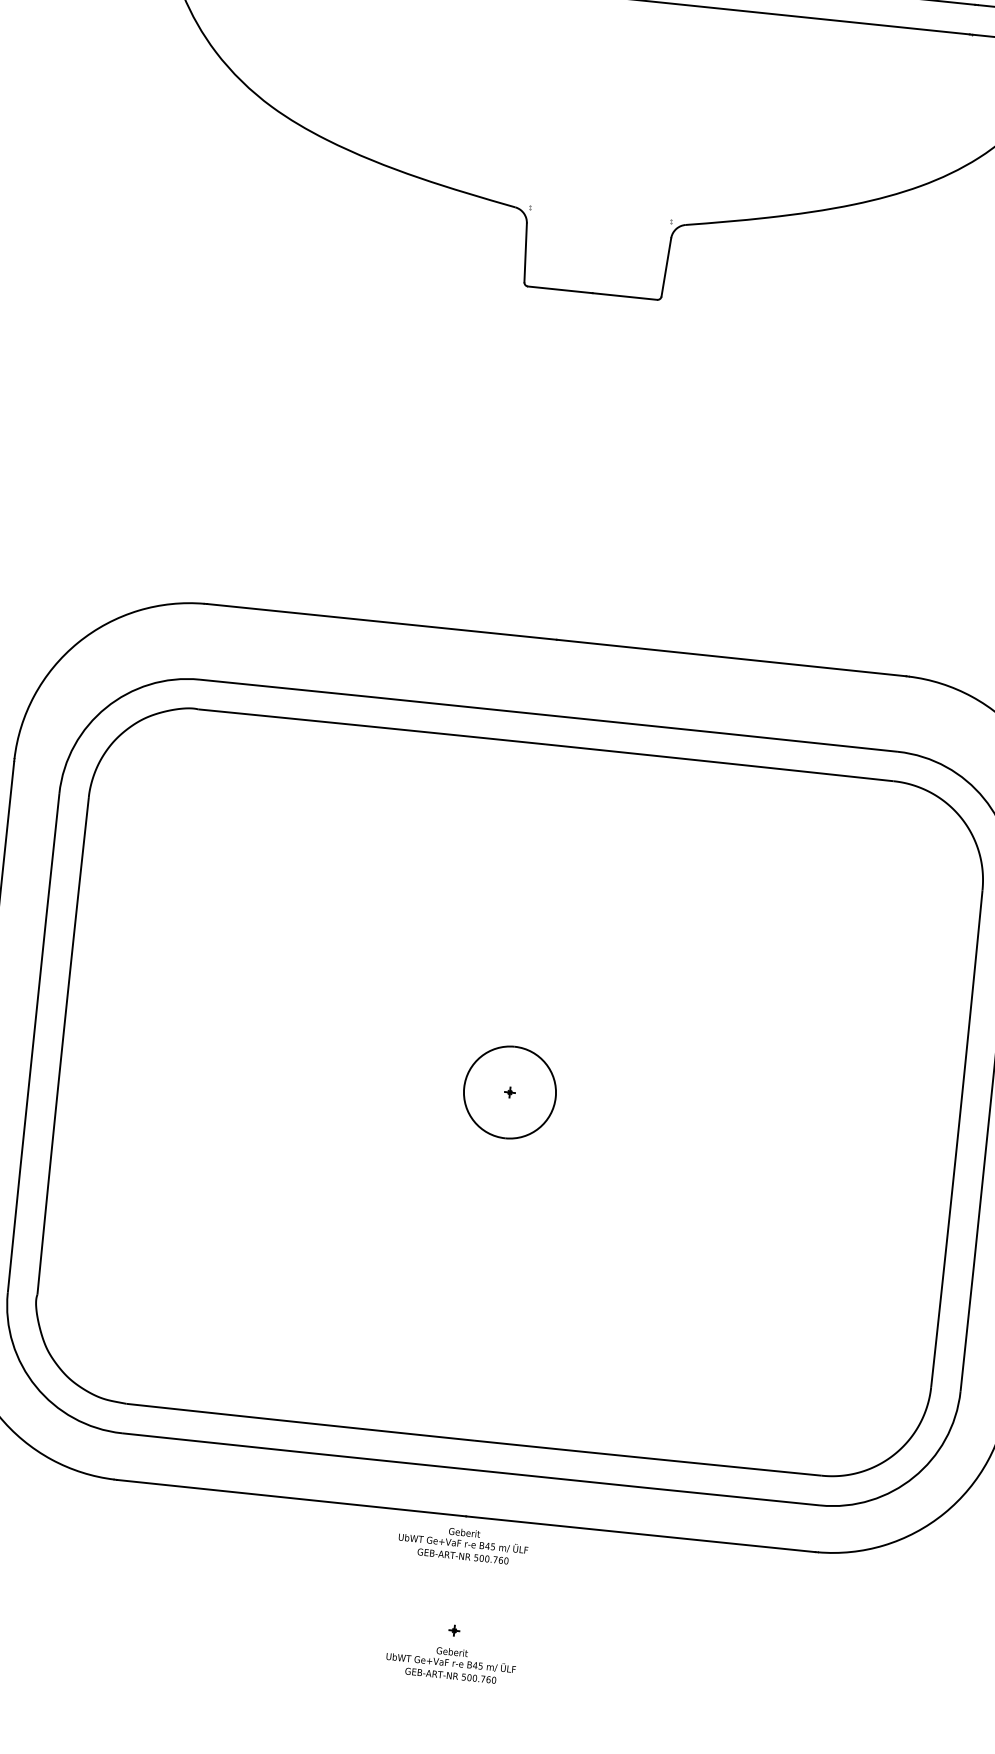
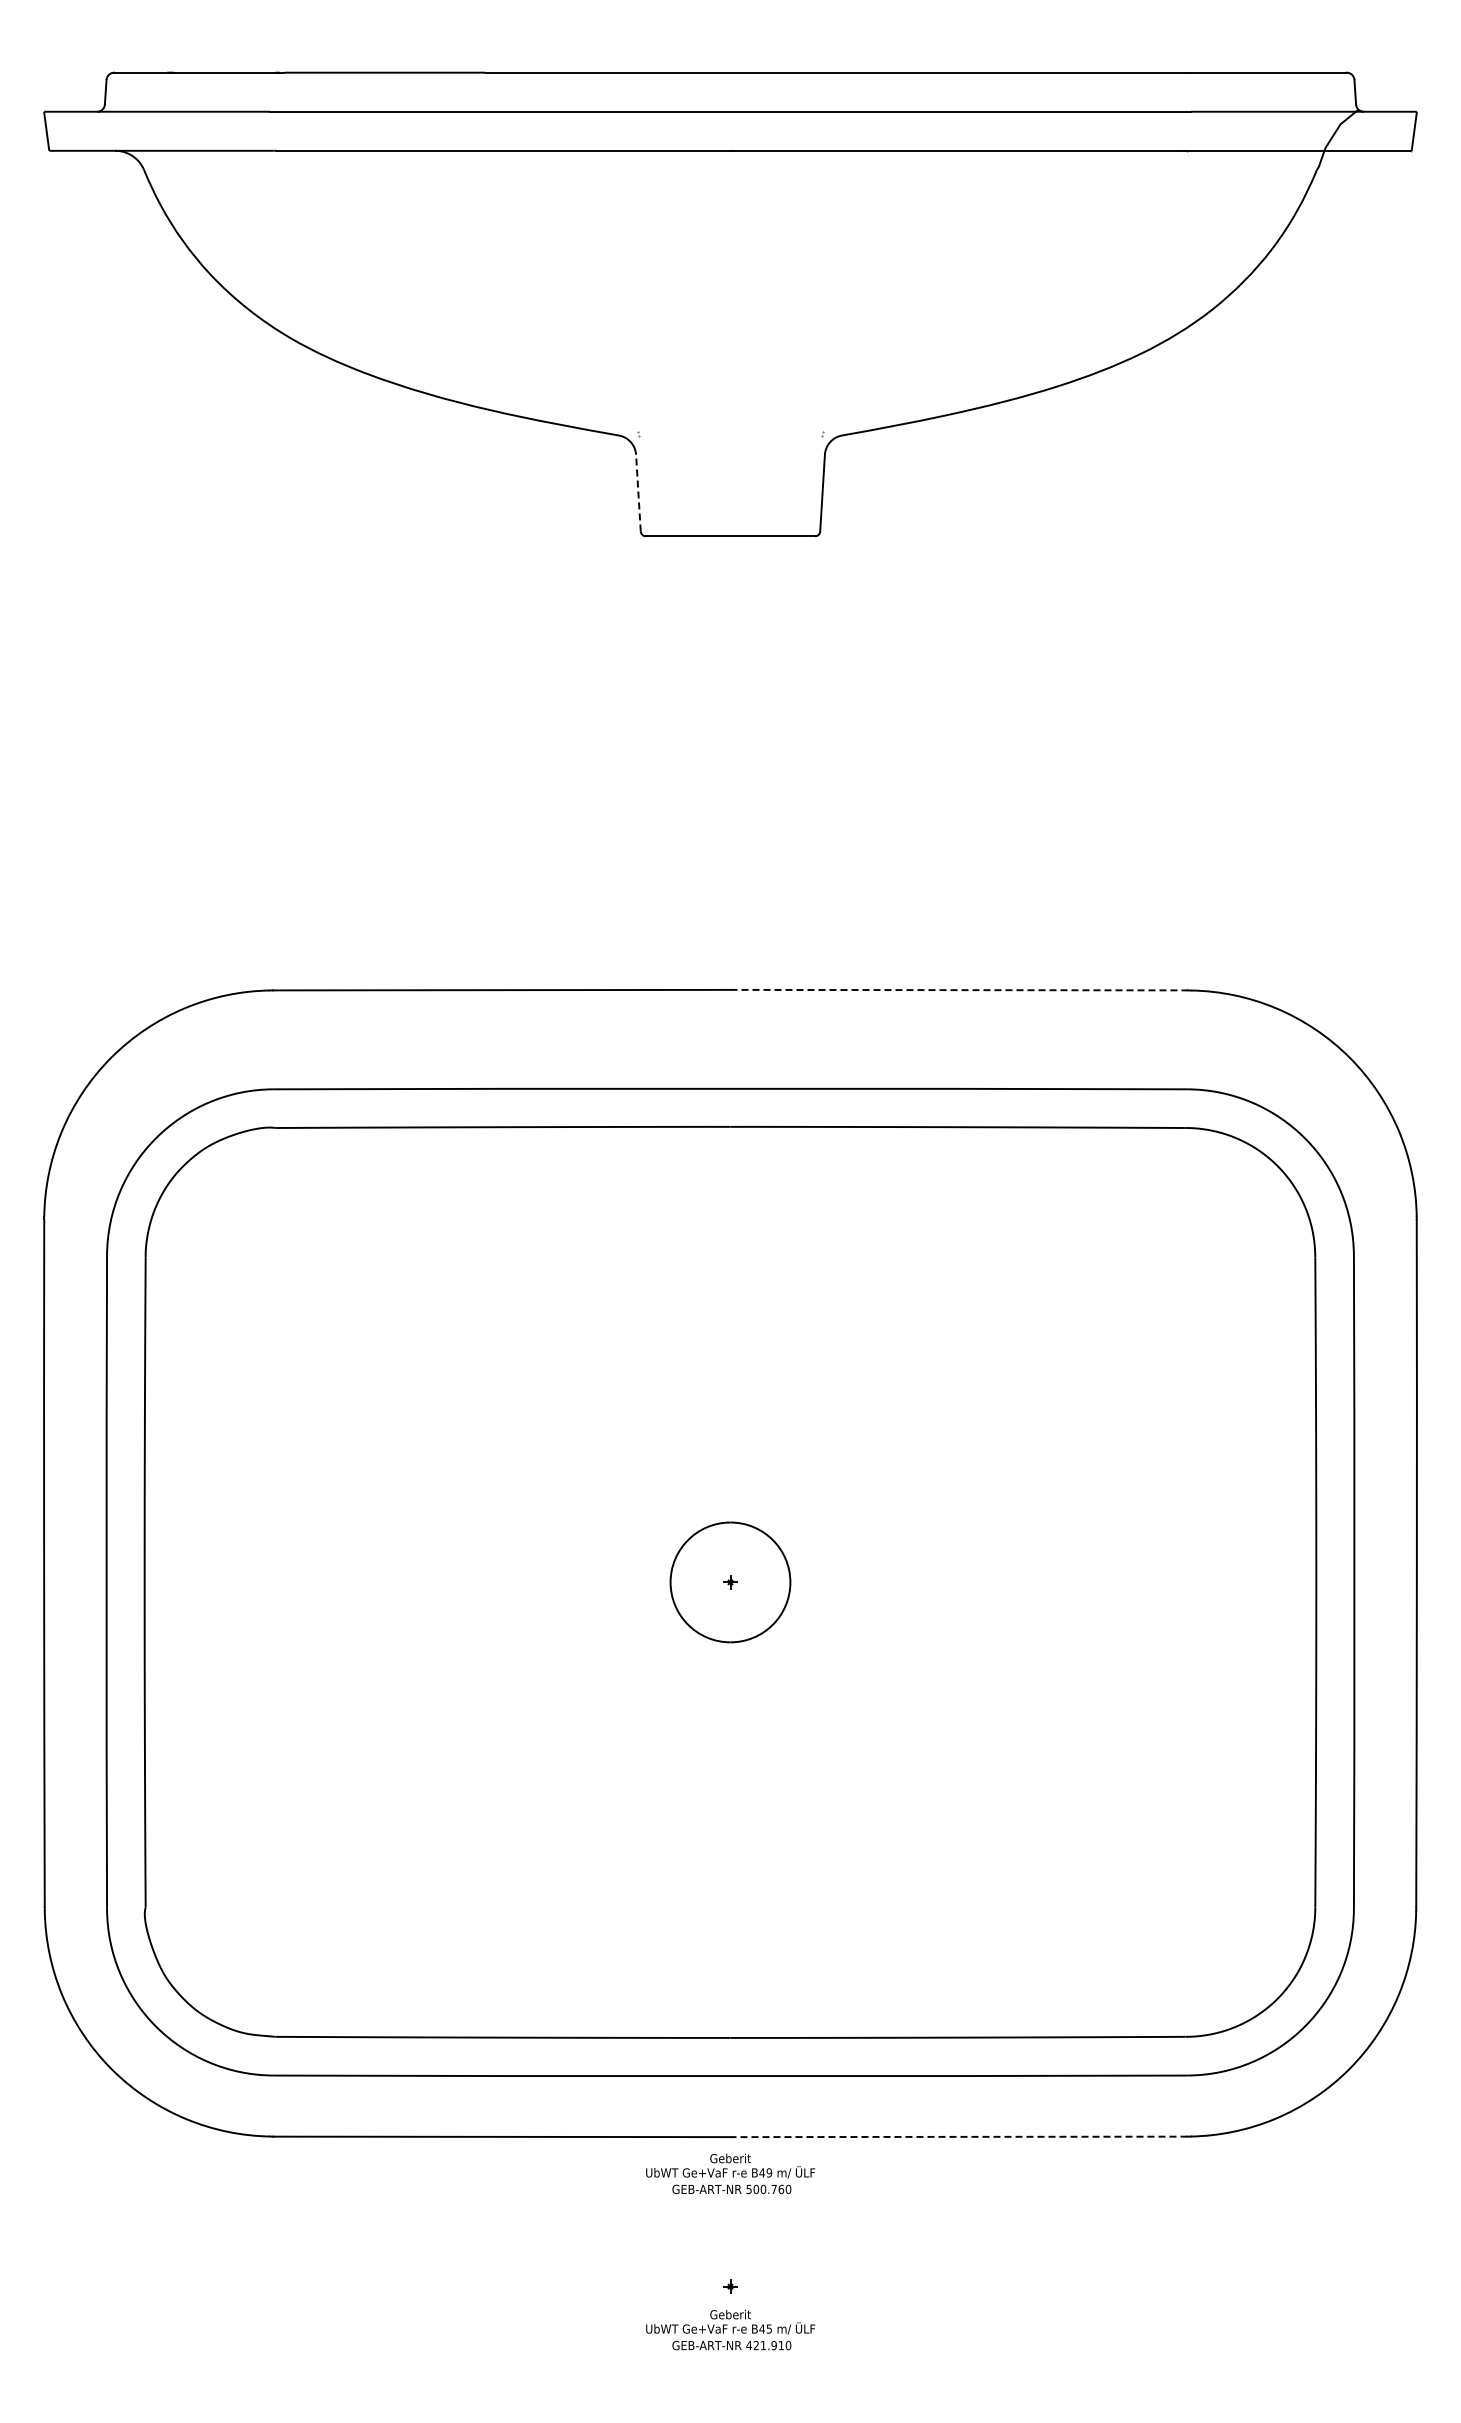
line: (525, 252) -> (638, 492), solid -> dashed
line: (731, 658) -> (959, 990), solid -> dashed
line: (640, 1533) -> (958, 2136), solid -> dashed
text: (493, 1546) -> (769, 2172), B45 -> B49
text: (476, 1678) -> (765, 2345), 500.760 -> 421.910

